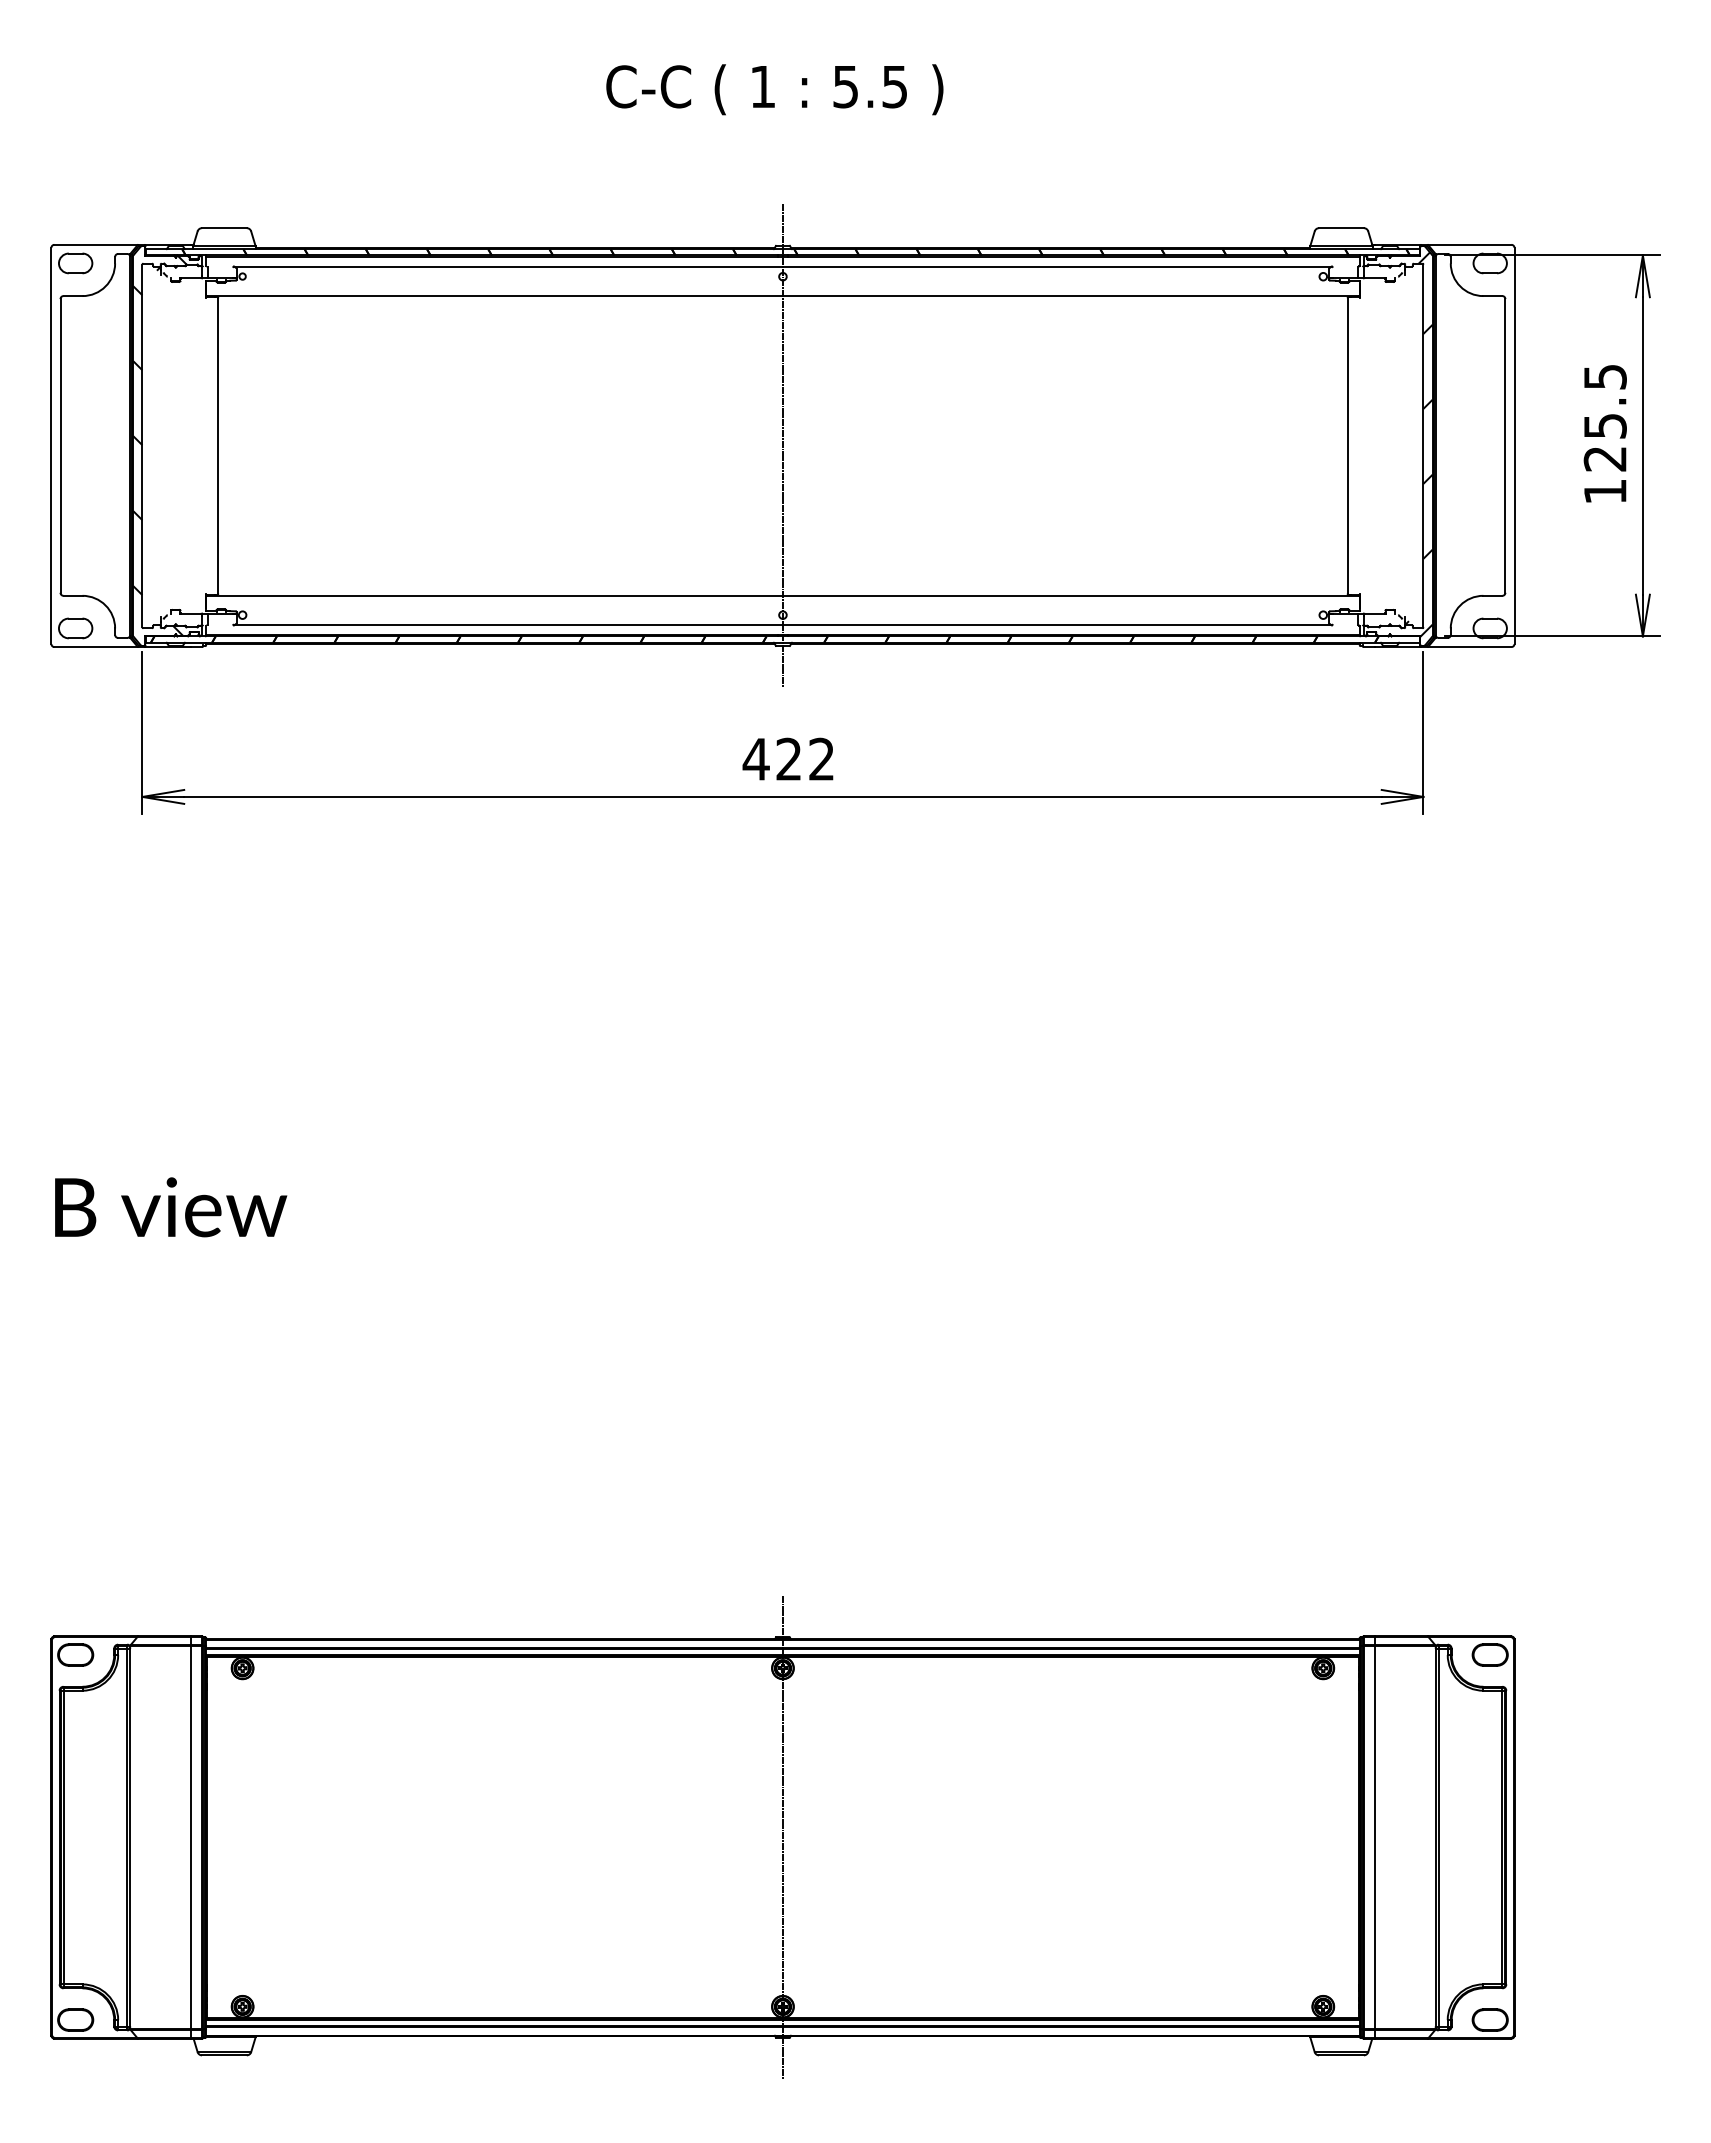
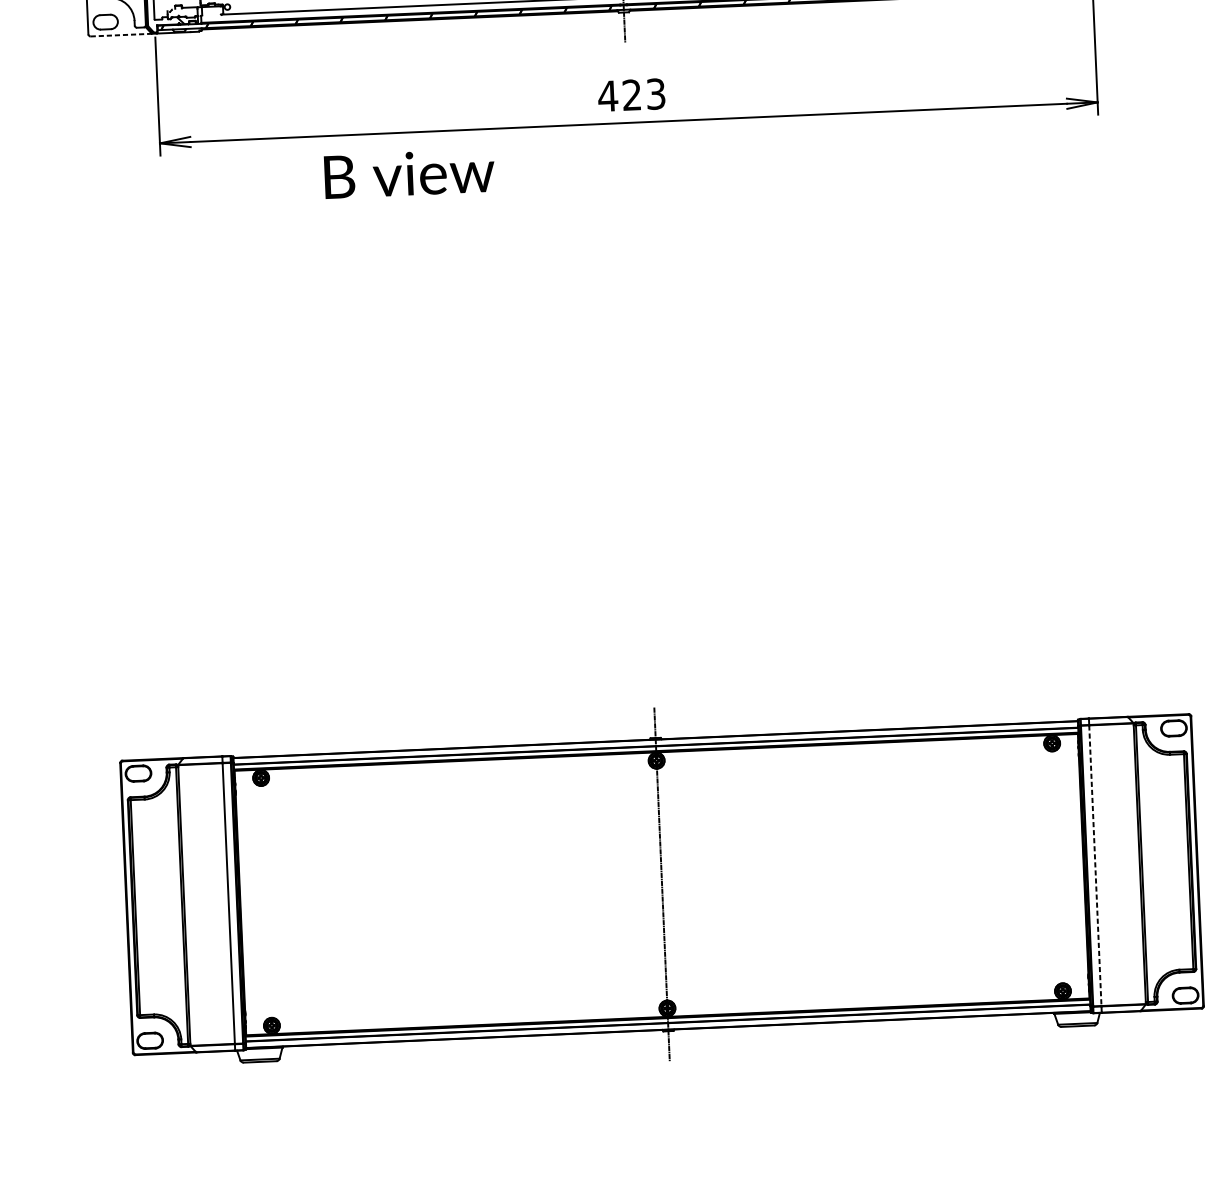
line: (96, 647) -> (121, 35), solid -> dashed
text: (821, 759) -> (655, 94), 422 -> 423
text: (171, 1207) -> (409, 173), moved
line: (1374, 1837) -> (1095, 865), solid -> dashed

